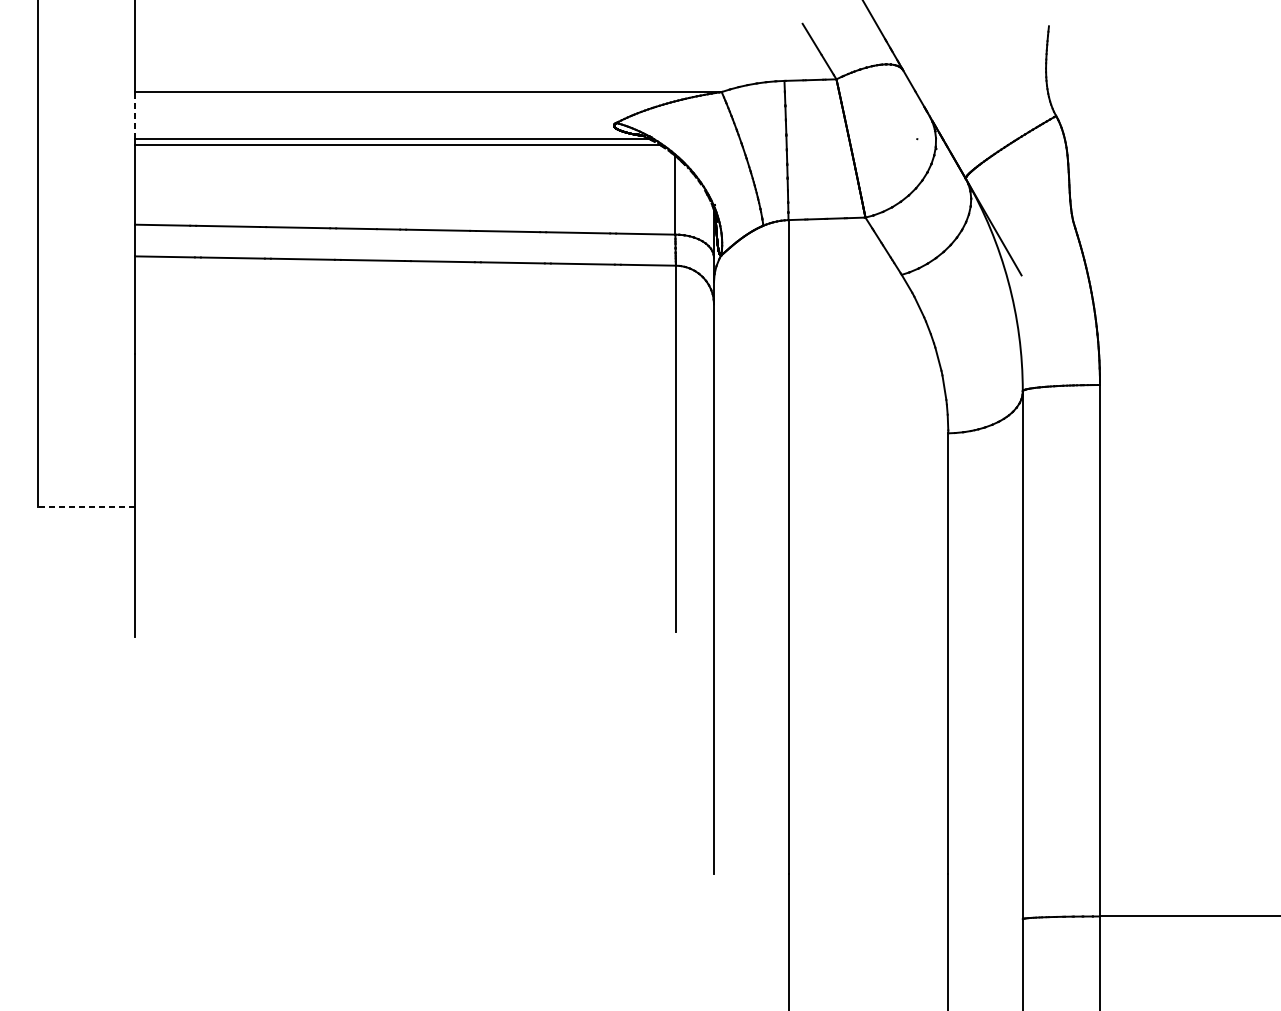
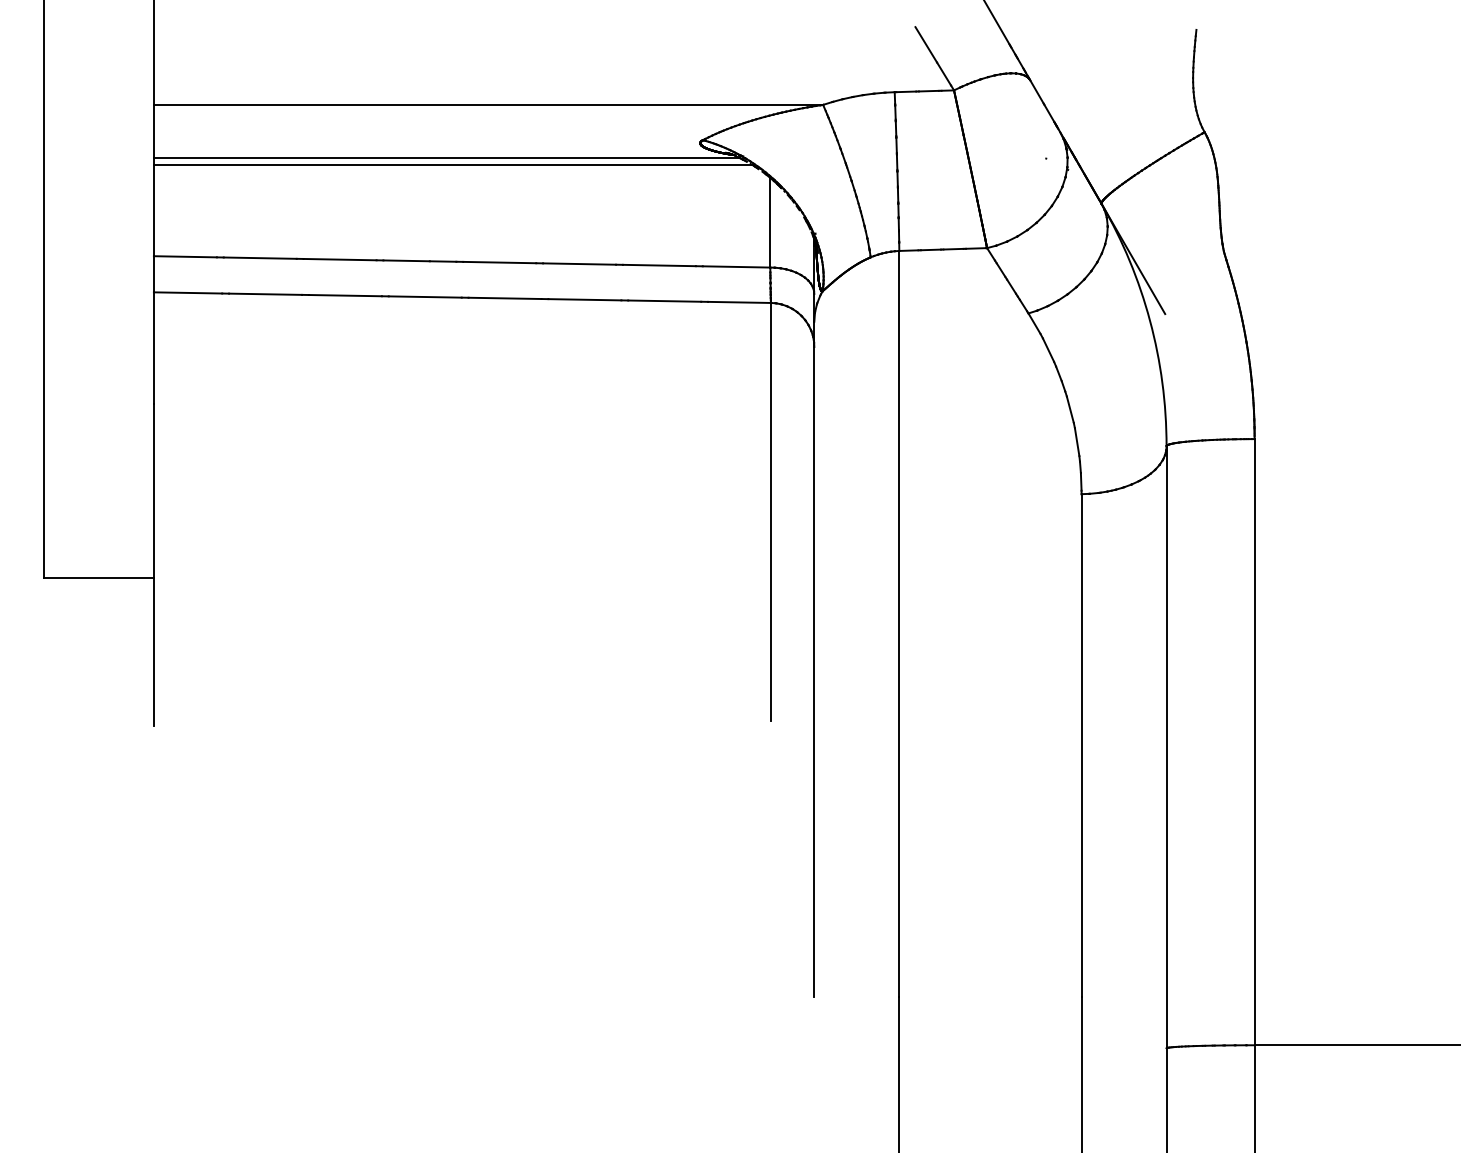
line: (134, 115) -> (153, 131), dashed -> solid
line: (86, 507) -> (98, 578), dashed -> solid

